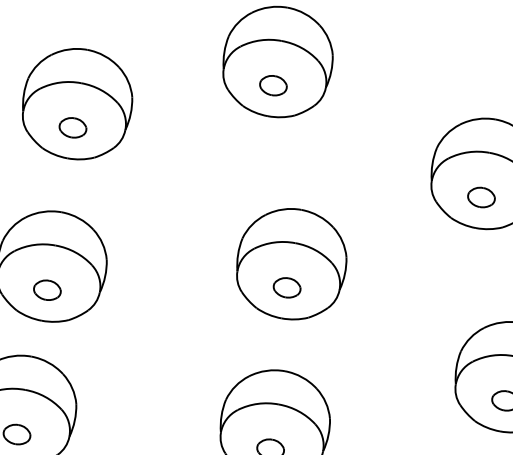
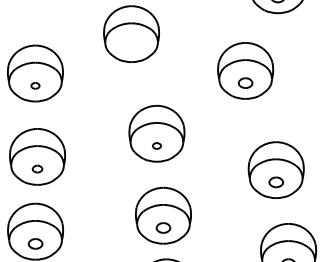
part: (273, 85) -> (131, 46), removed
part: (73, 127) -> (35, 85), size x0.6
part: (286, 286) -> (156, 145), size x0.6
part: (47, 288) -> (37, 168), size x0.7

